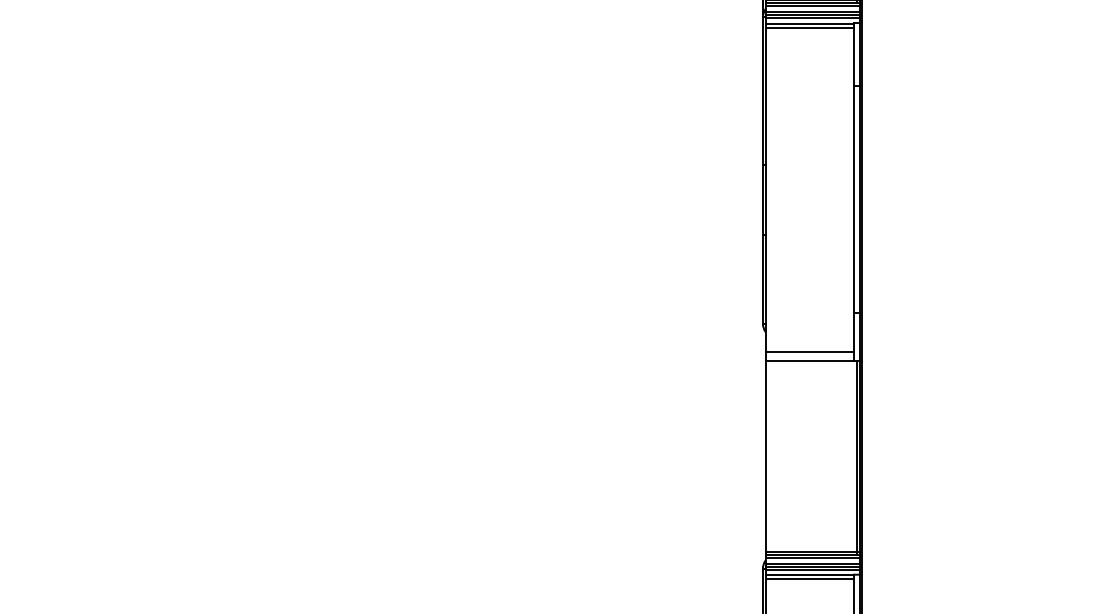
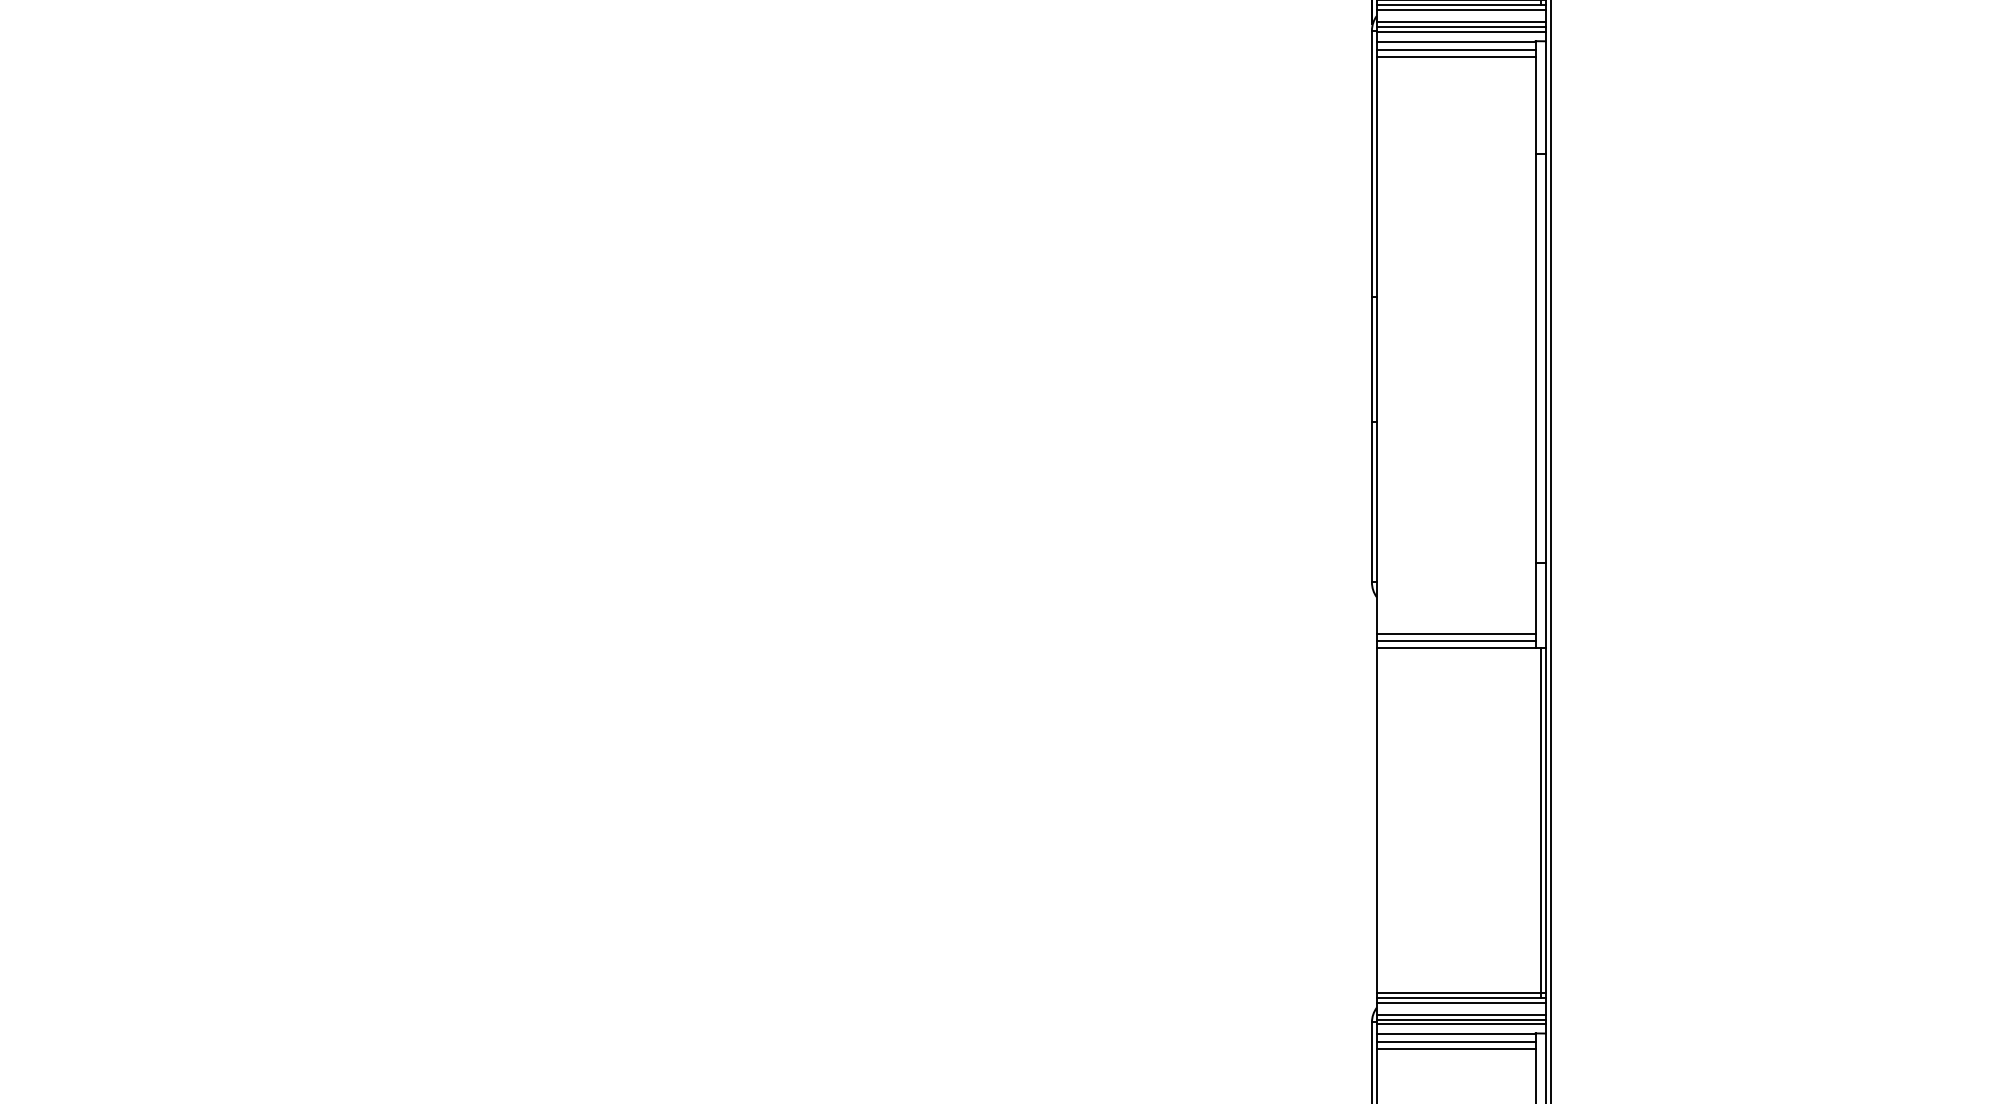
line: (809, 31) -> (1455, 56), added
line: (809, 356) -> (1455, 641), added
line: (809, 583) -> (1455, 1049), added

